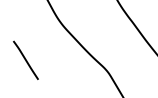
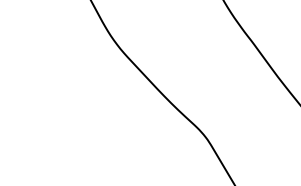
line: (25, 59) -> (48, 112), removed

